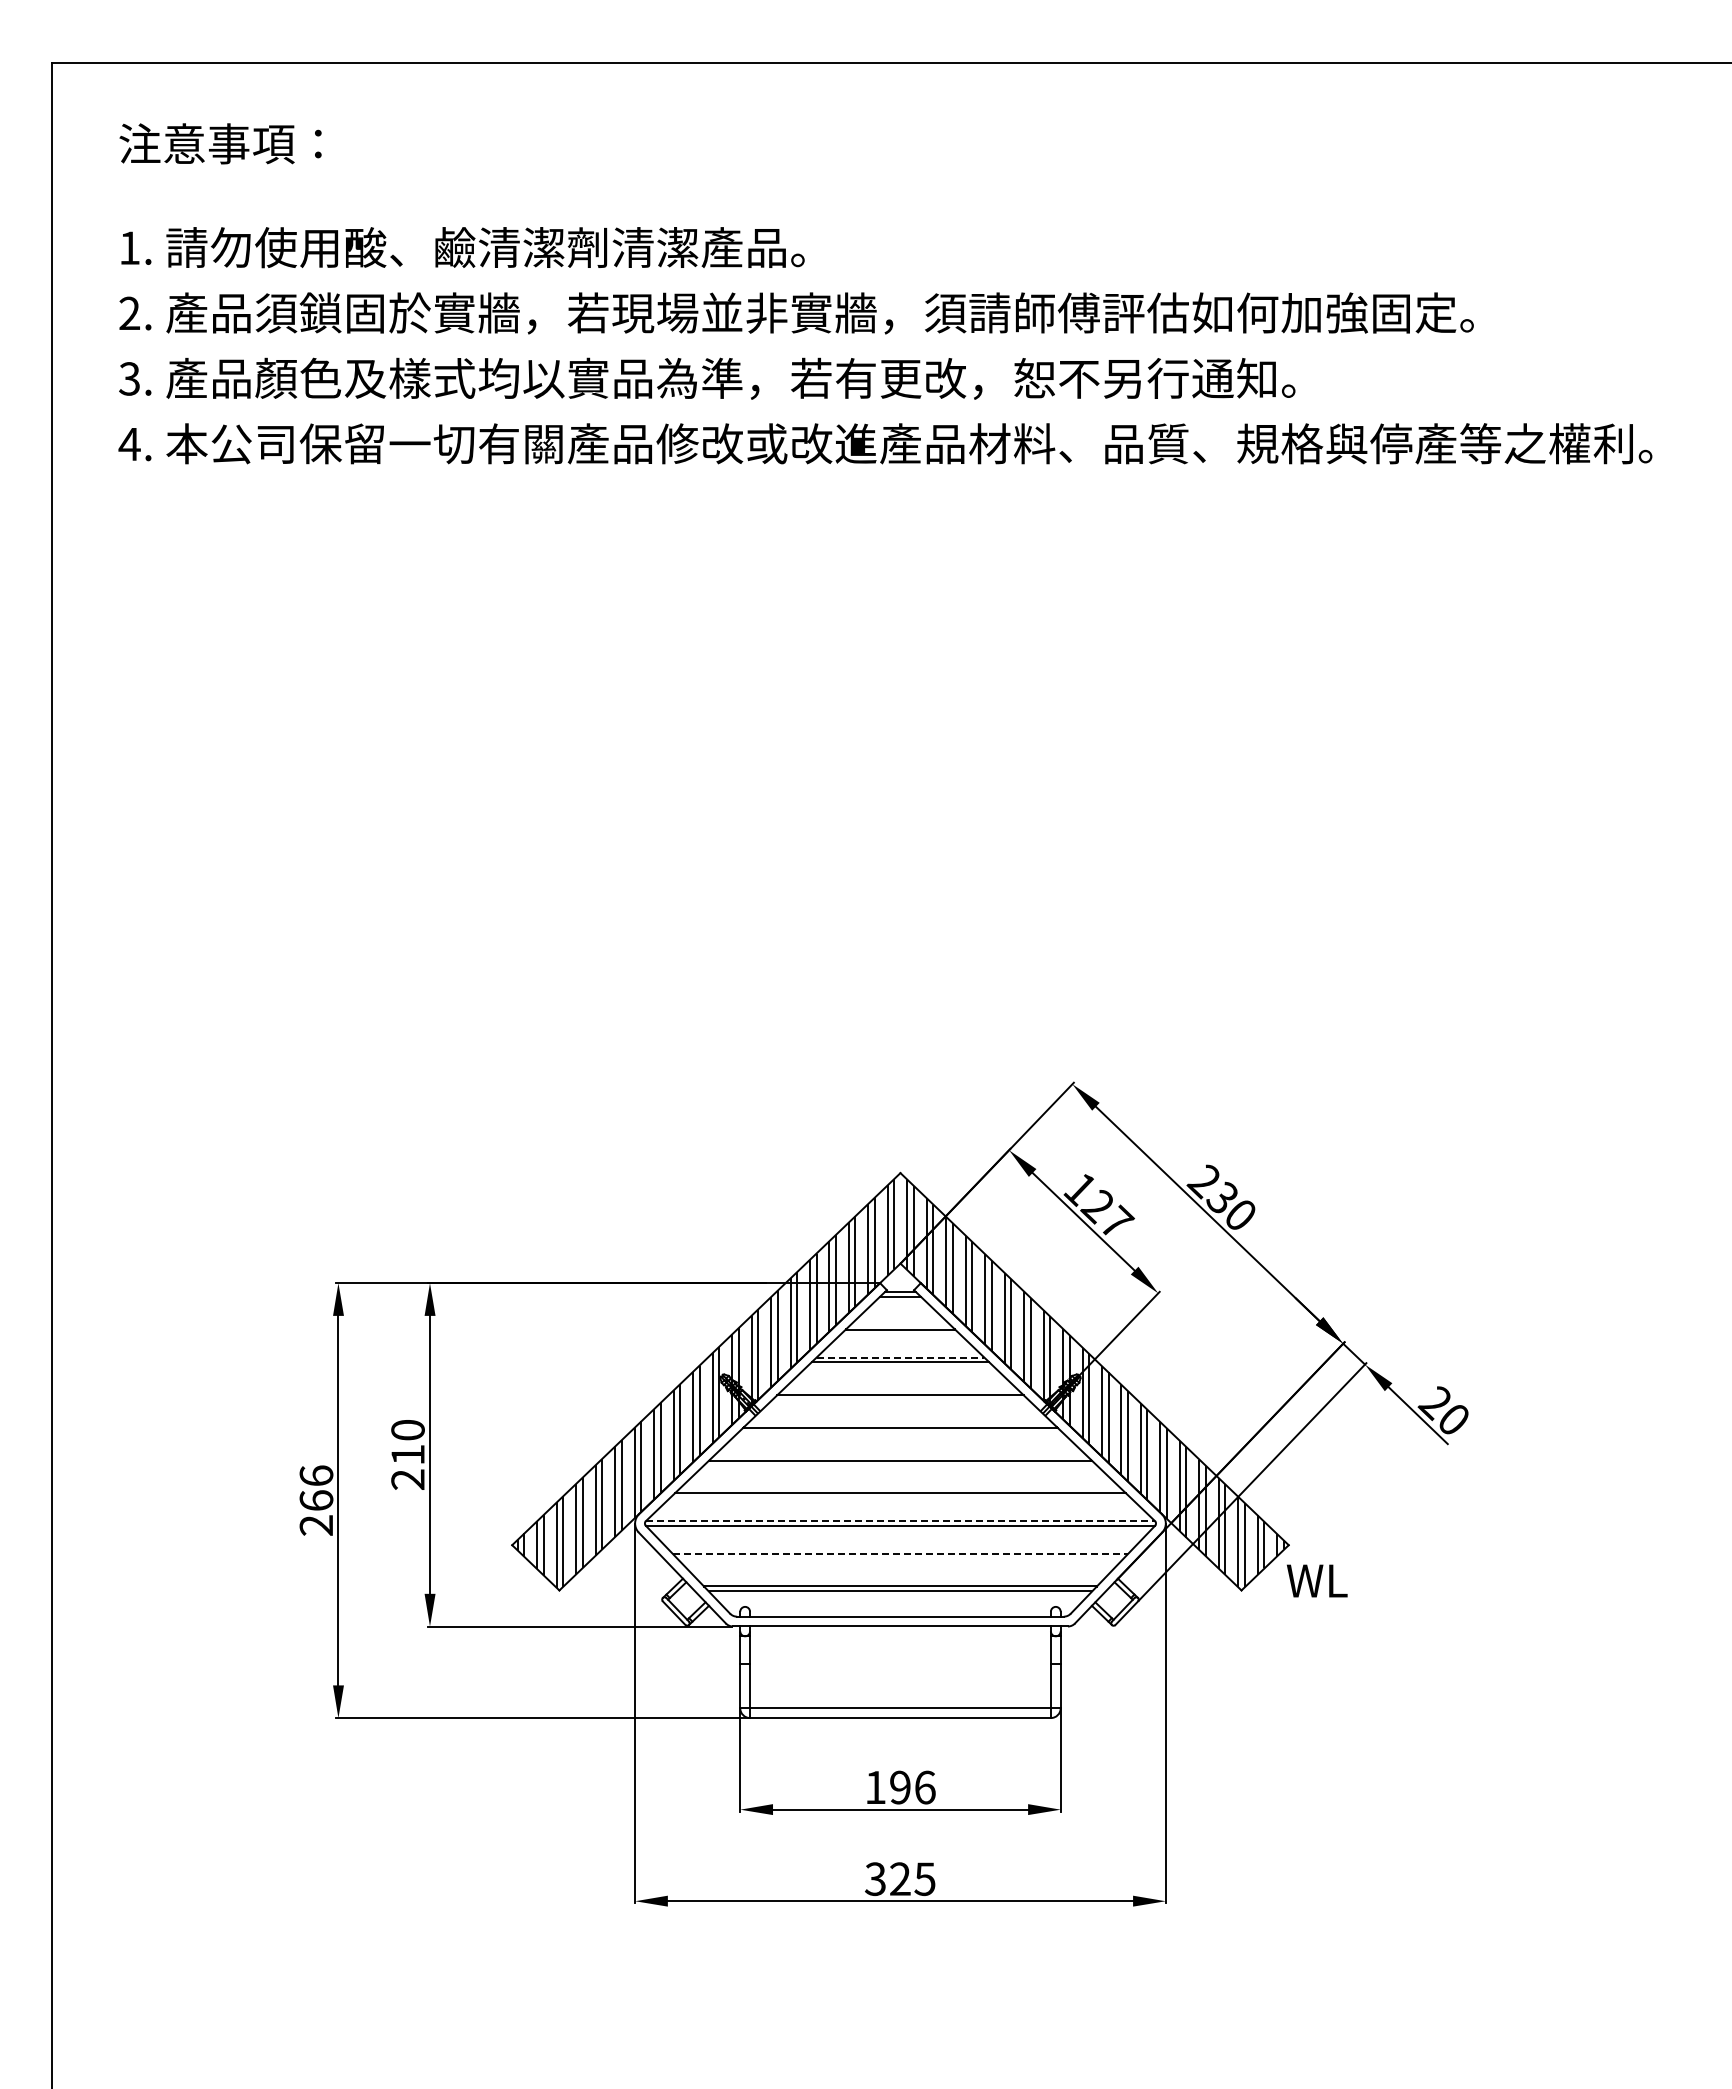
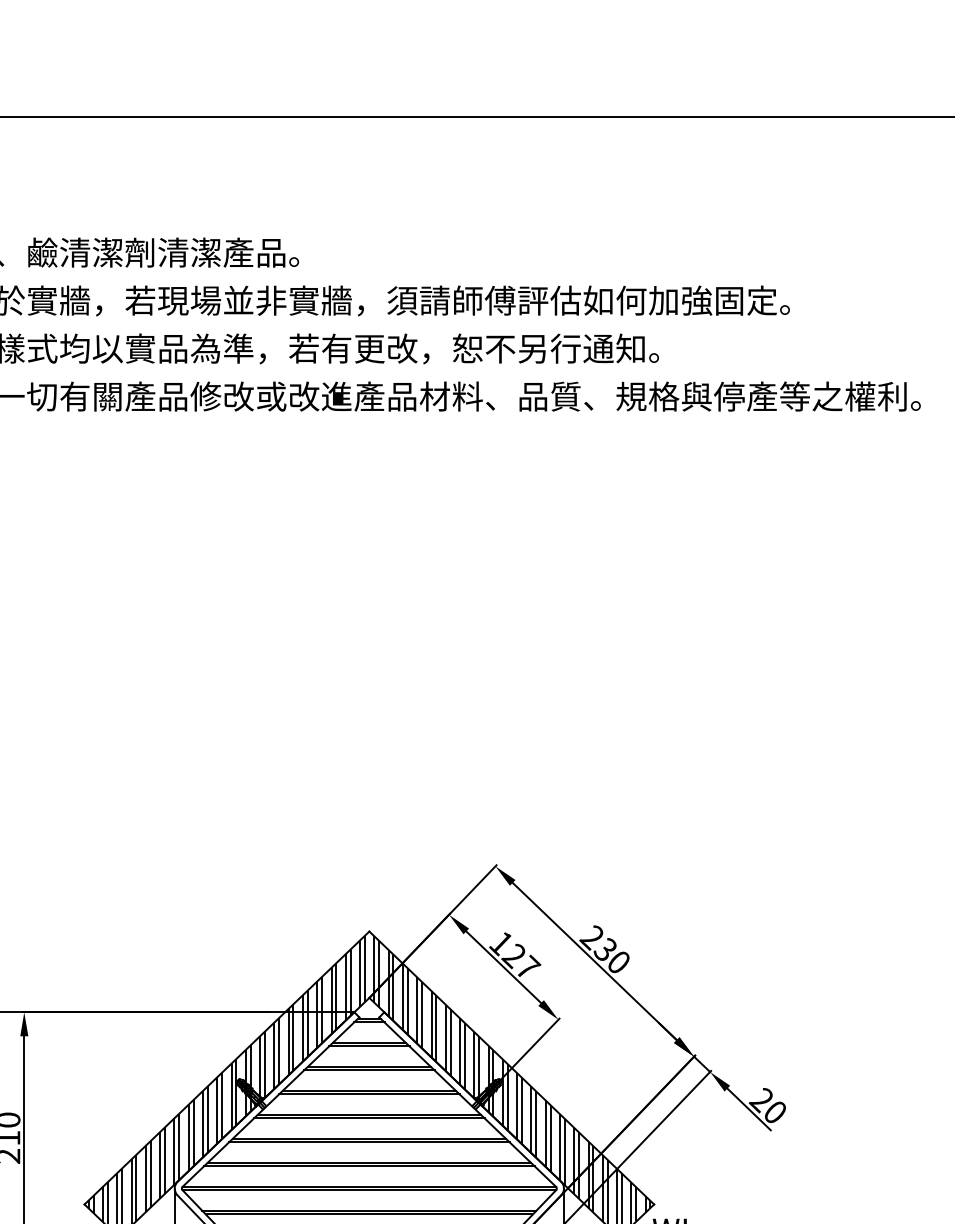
line: (900, 1324) -> (369, 1042), added
line: (900, 1357) -> (369, 1066), dashed -> solid
line: (900, 1390) -> (369, 1091), added
line: (900, 1422) -> (369, 1114), added
line: (900, 1455) -> (369, 1138), added
line: (900, 1488) -> (369, 1162), added
line: (900, 1521) -> (369, 1187), dashed -> solid
line: (900, 1553) -> (369, 1210), dashed -> solid
line: (900, 1558) -> (369, 1214), added

